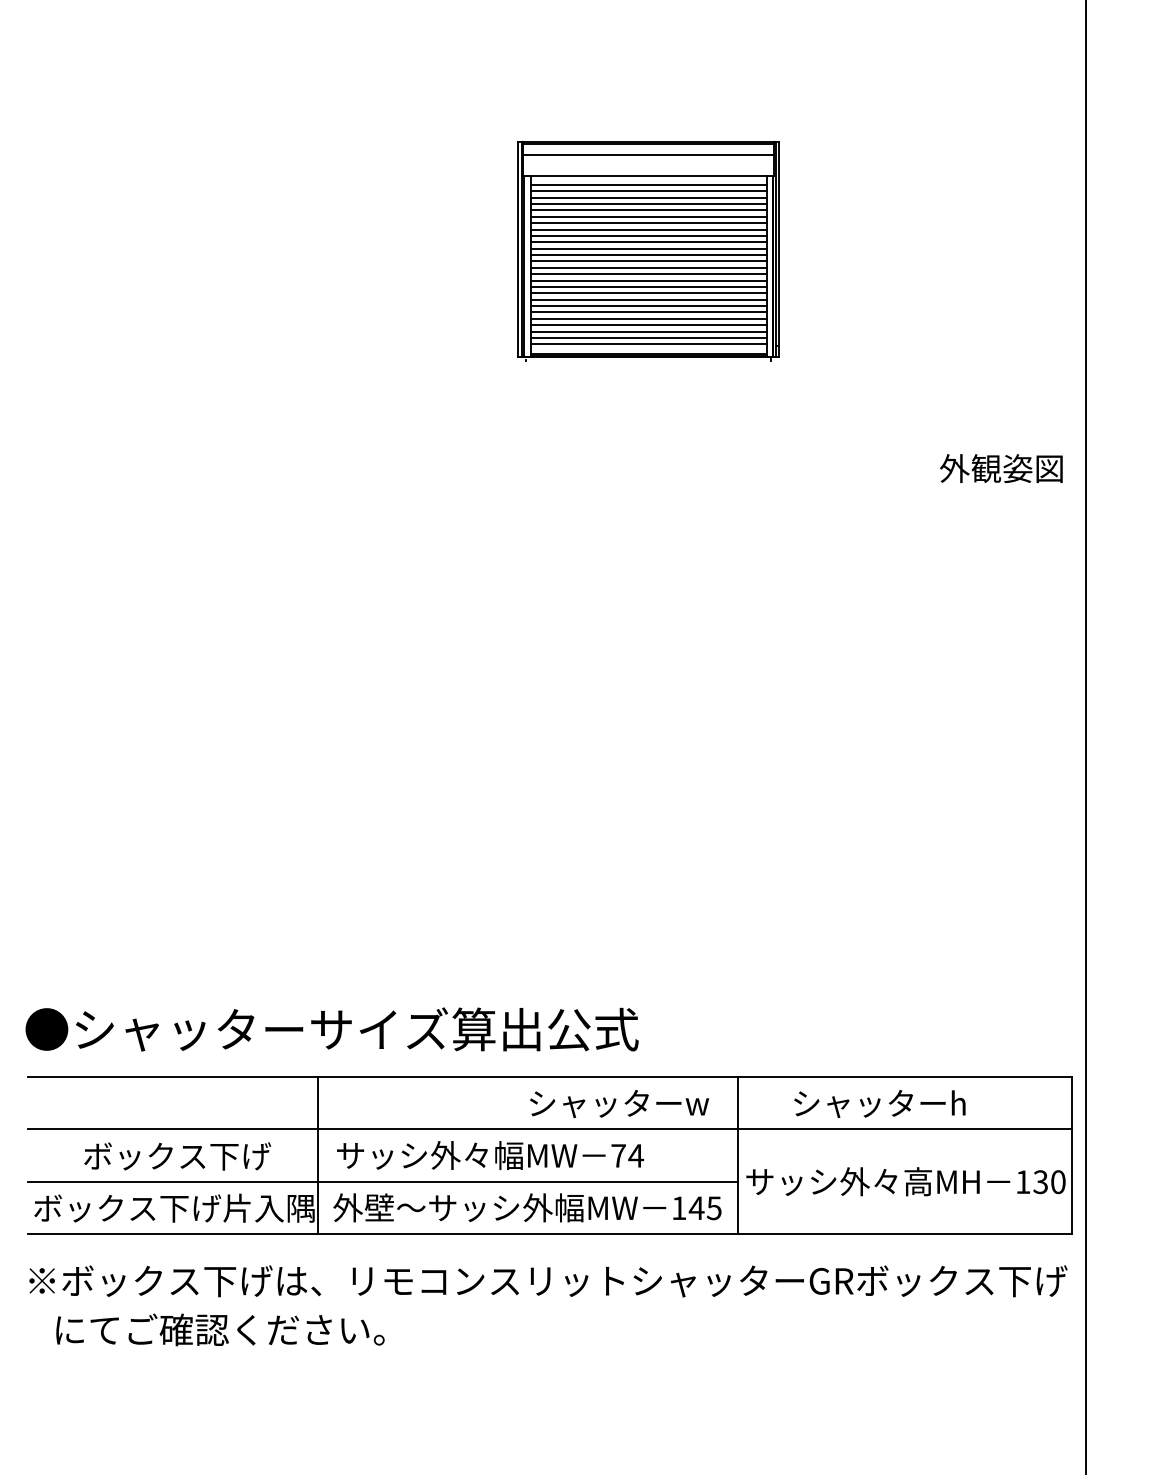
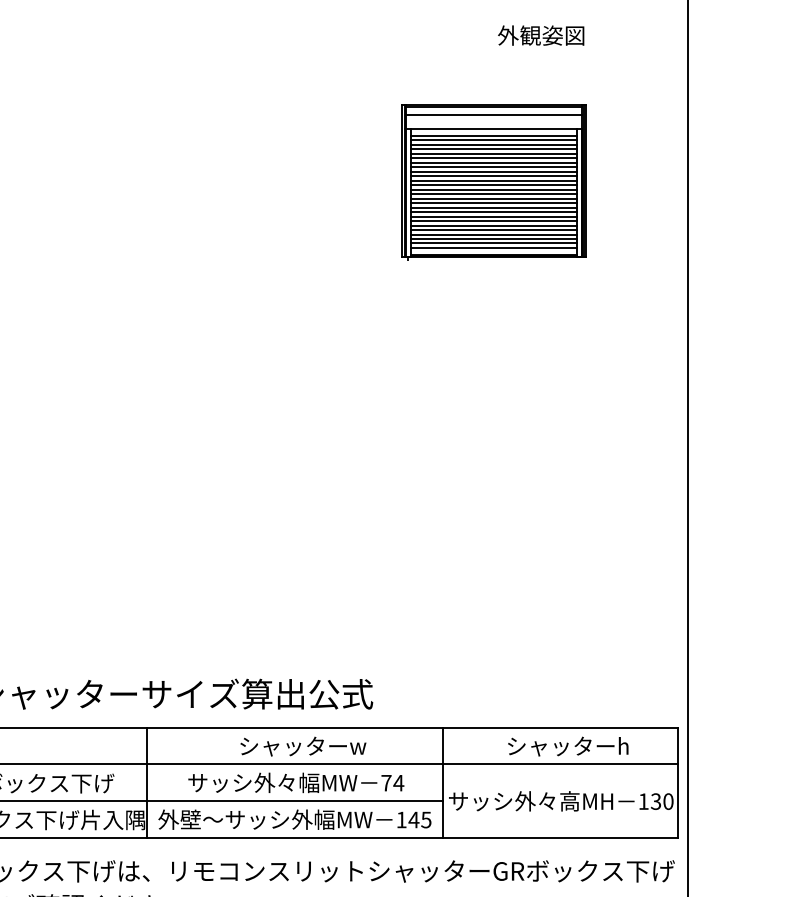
part: (648, 250) -> (494, 181), moved
text: (1001, 468) -> (541, 35), moved
text: (619, 1104) -> (303, 746), moved
text: (879, 1104) -> (567, 746), moved
text: (490, 1155) -> (296, 782), moved

